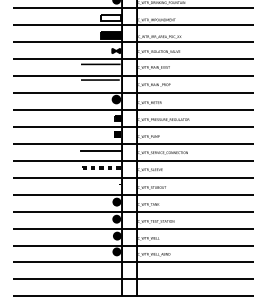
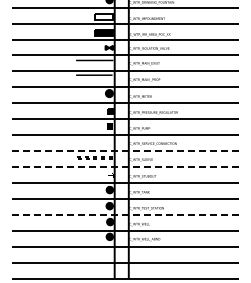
line: (100, 150) -> (94, 141), removed
line: (133, 161) -> (125, 151), solid -> dashed
line: (133, 178) -> (125, 167), solid -> dashed
line: (133, 228) -> (125, 214), solid -> dashed

